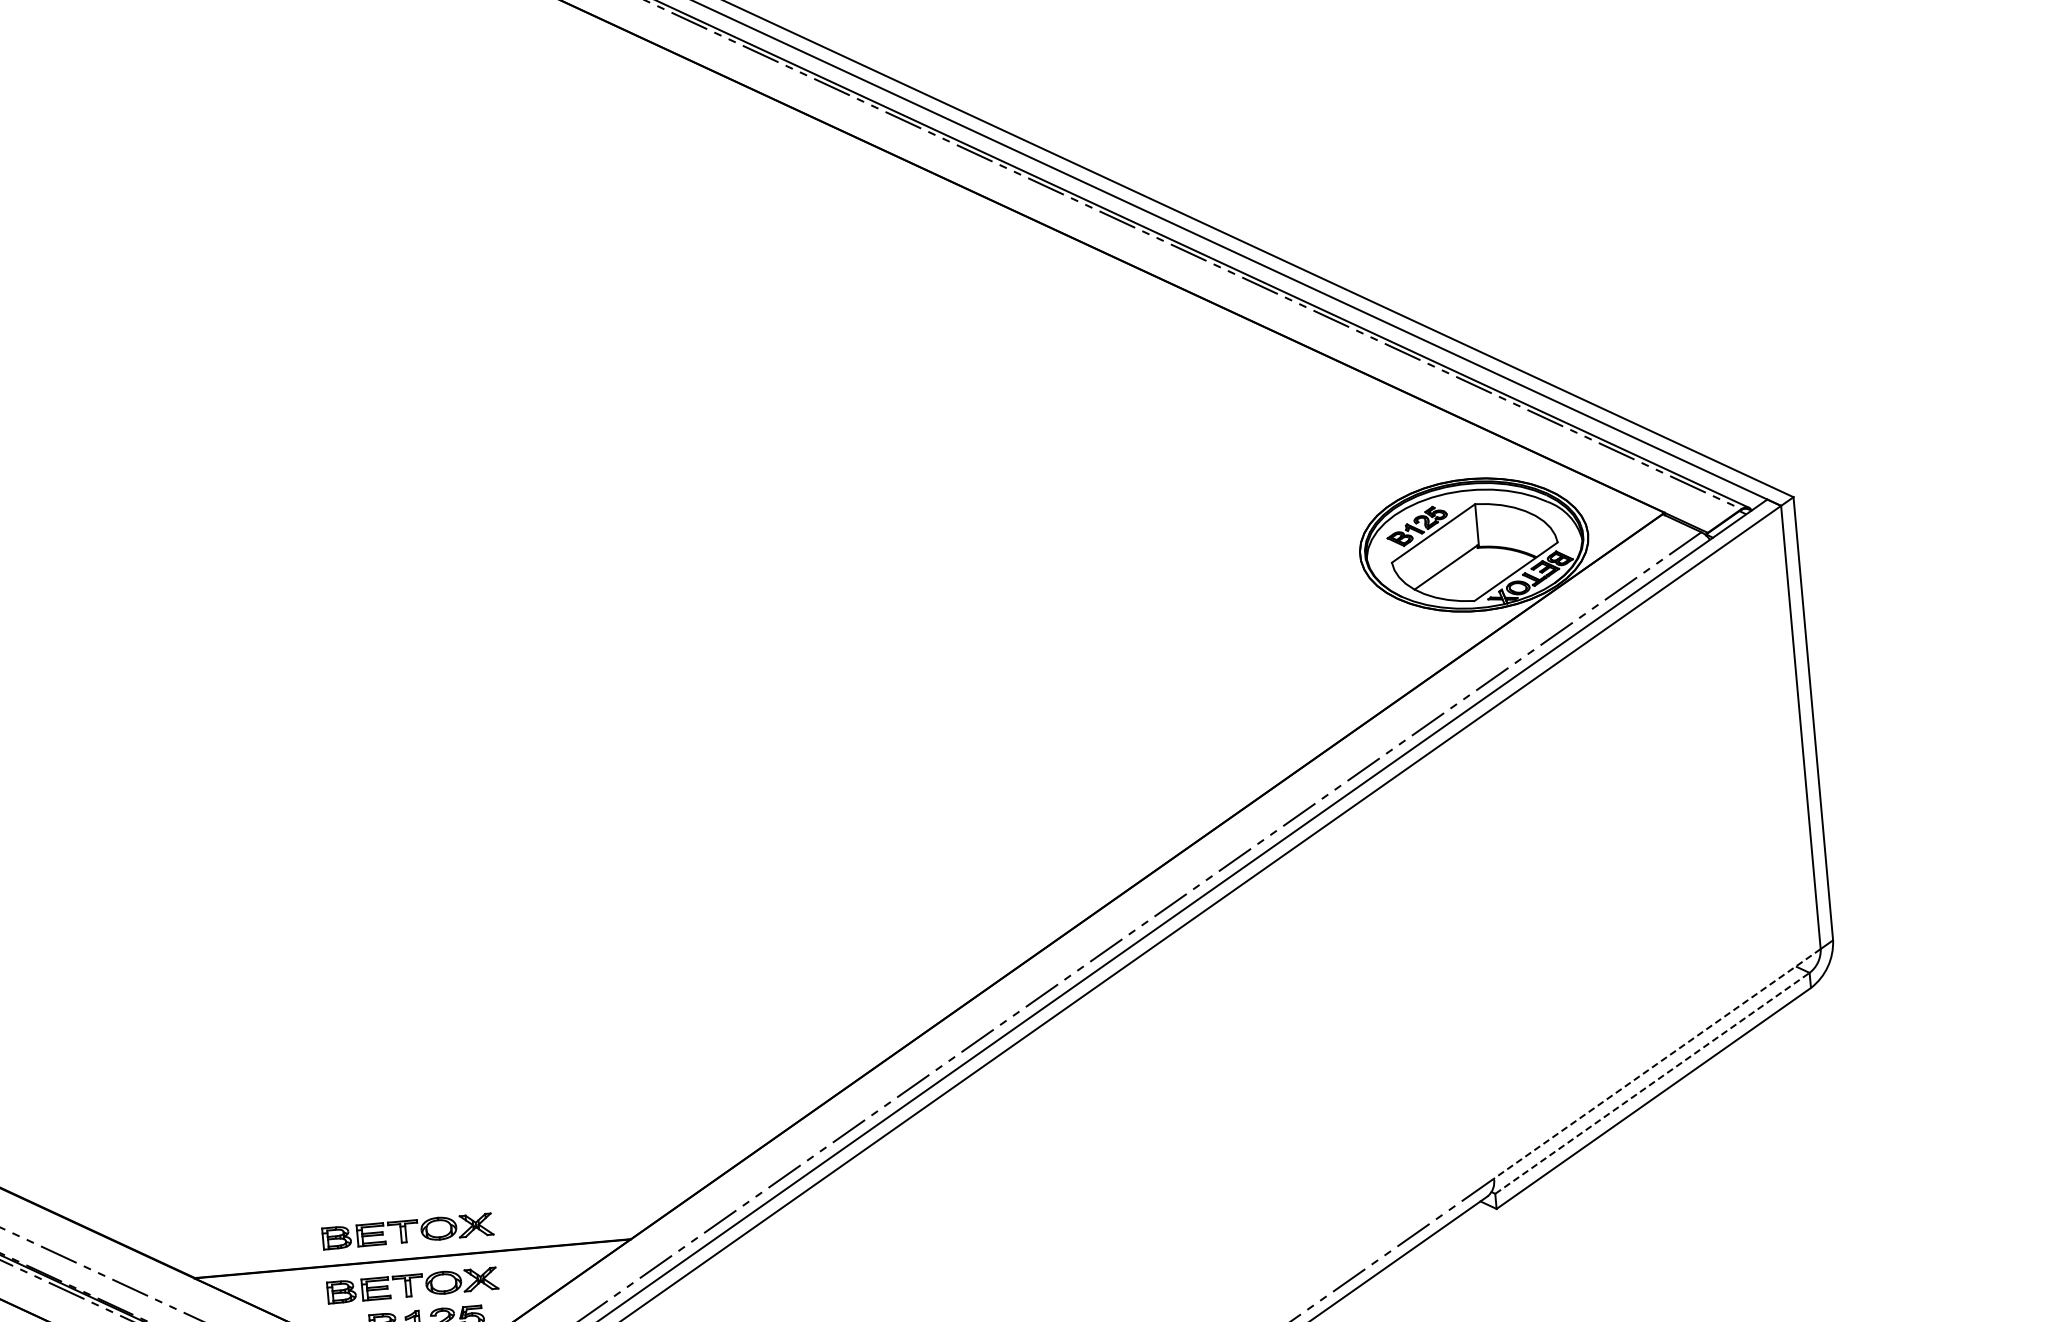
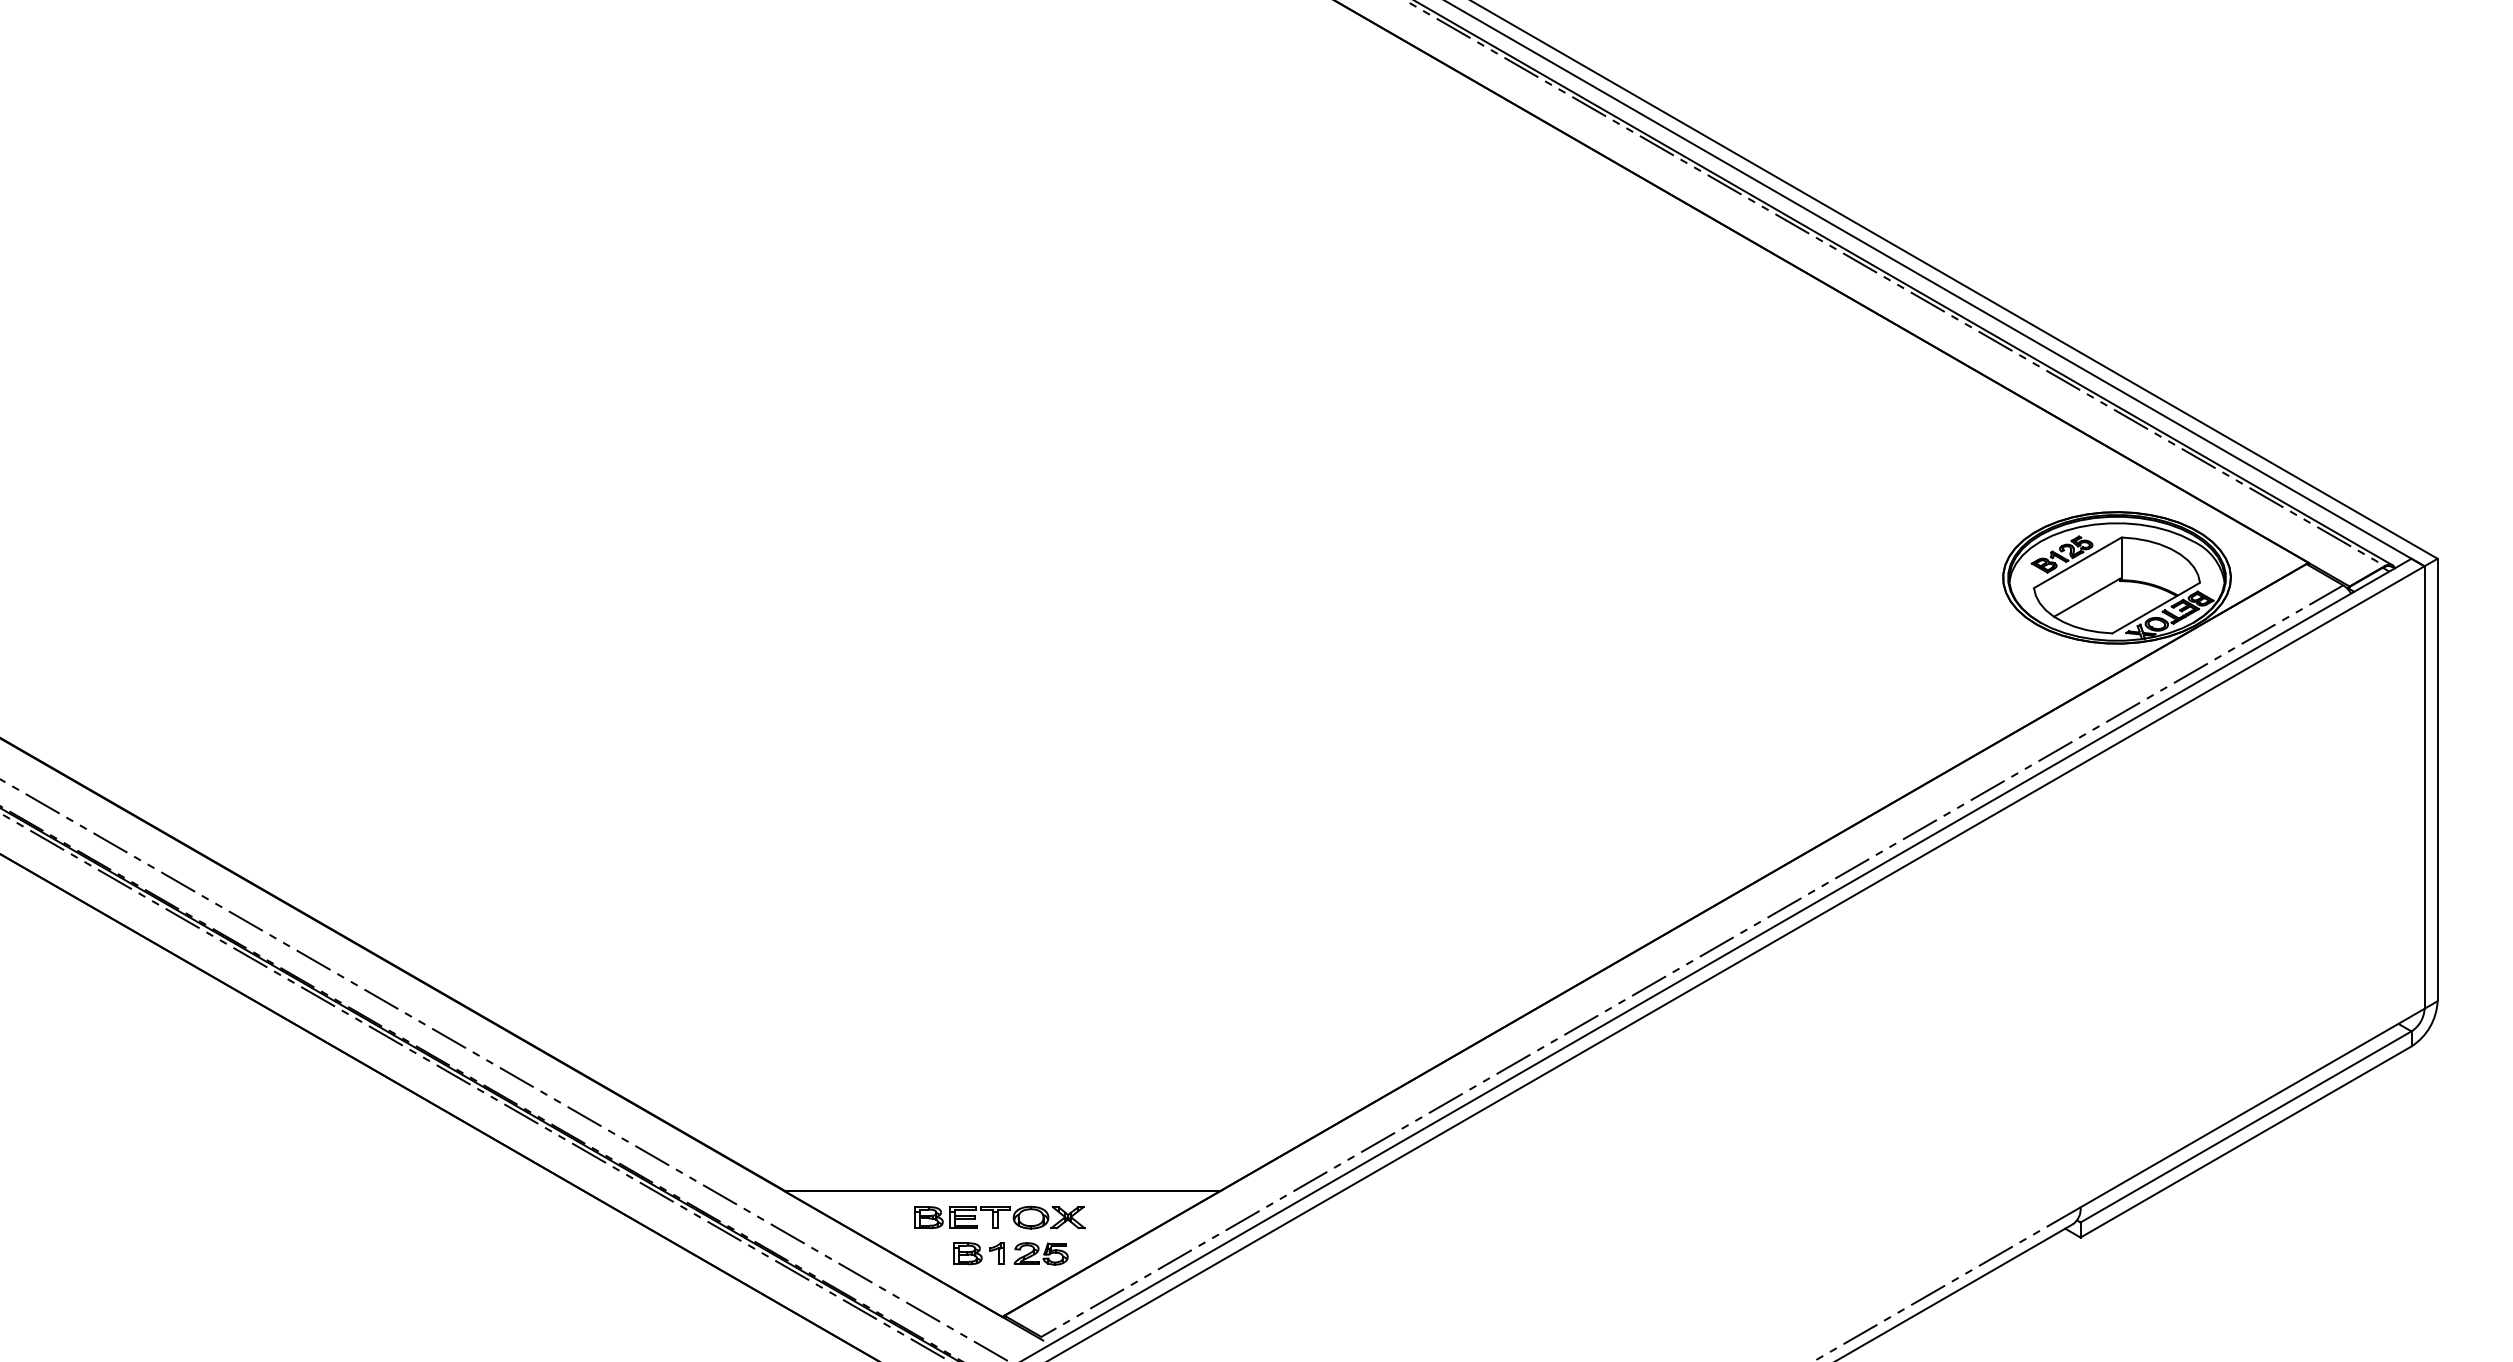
line: (1657, 1064) -> (2252, 1108), dashed -> solid
line: (1652, 1082) -> (2246, 1126), dashed -> solid
part: (407, 1231) -> (999, 1163), removed

